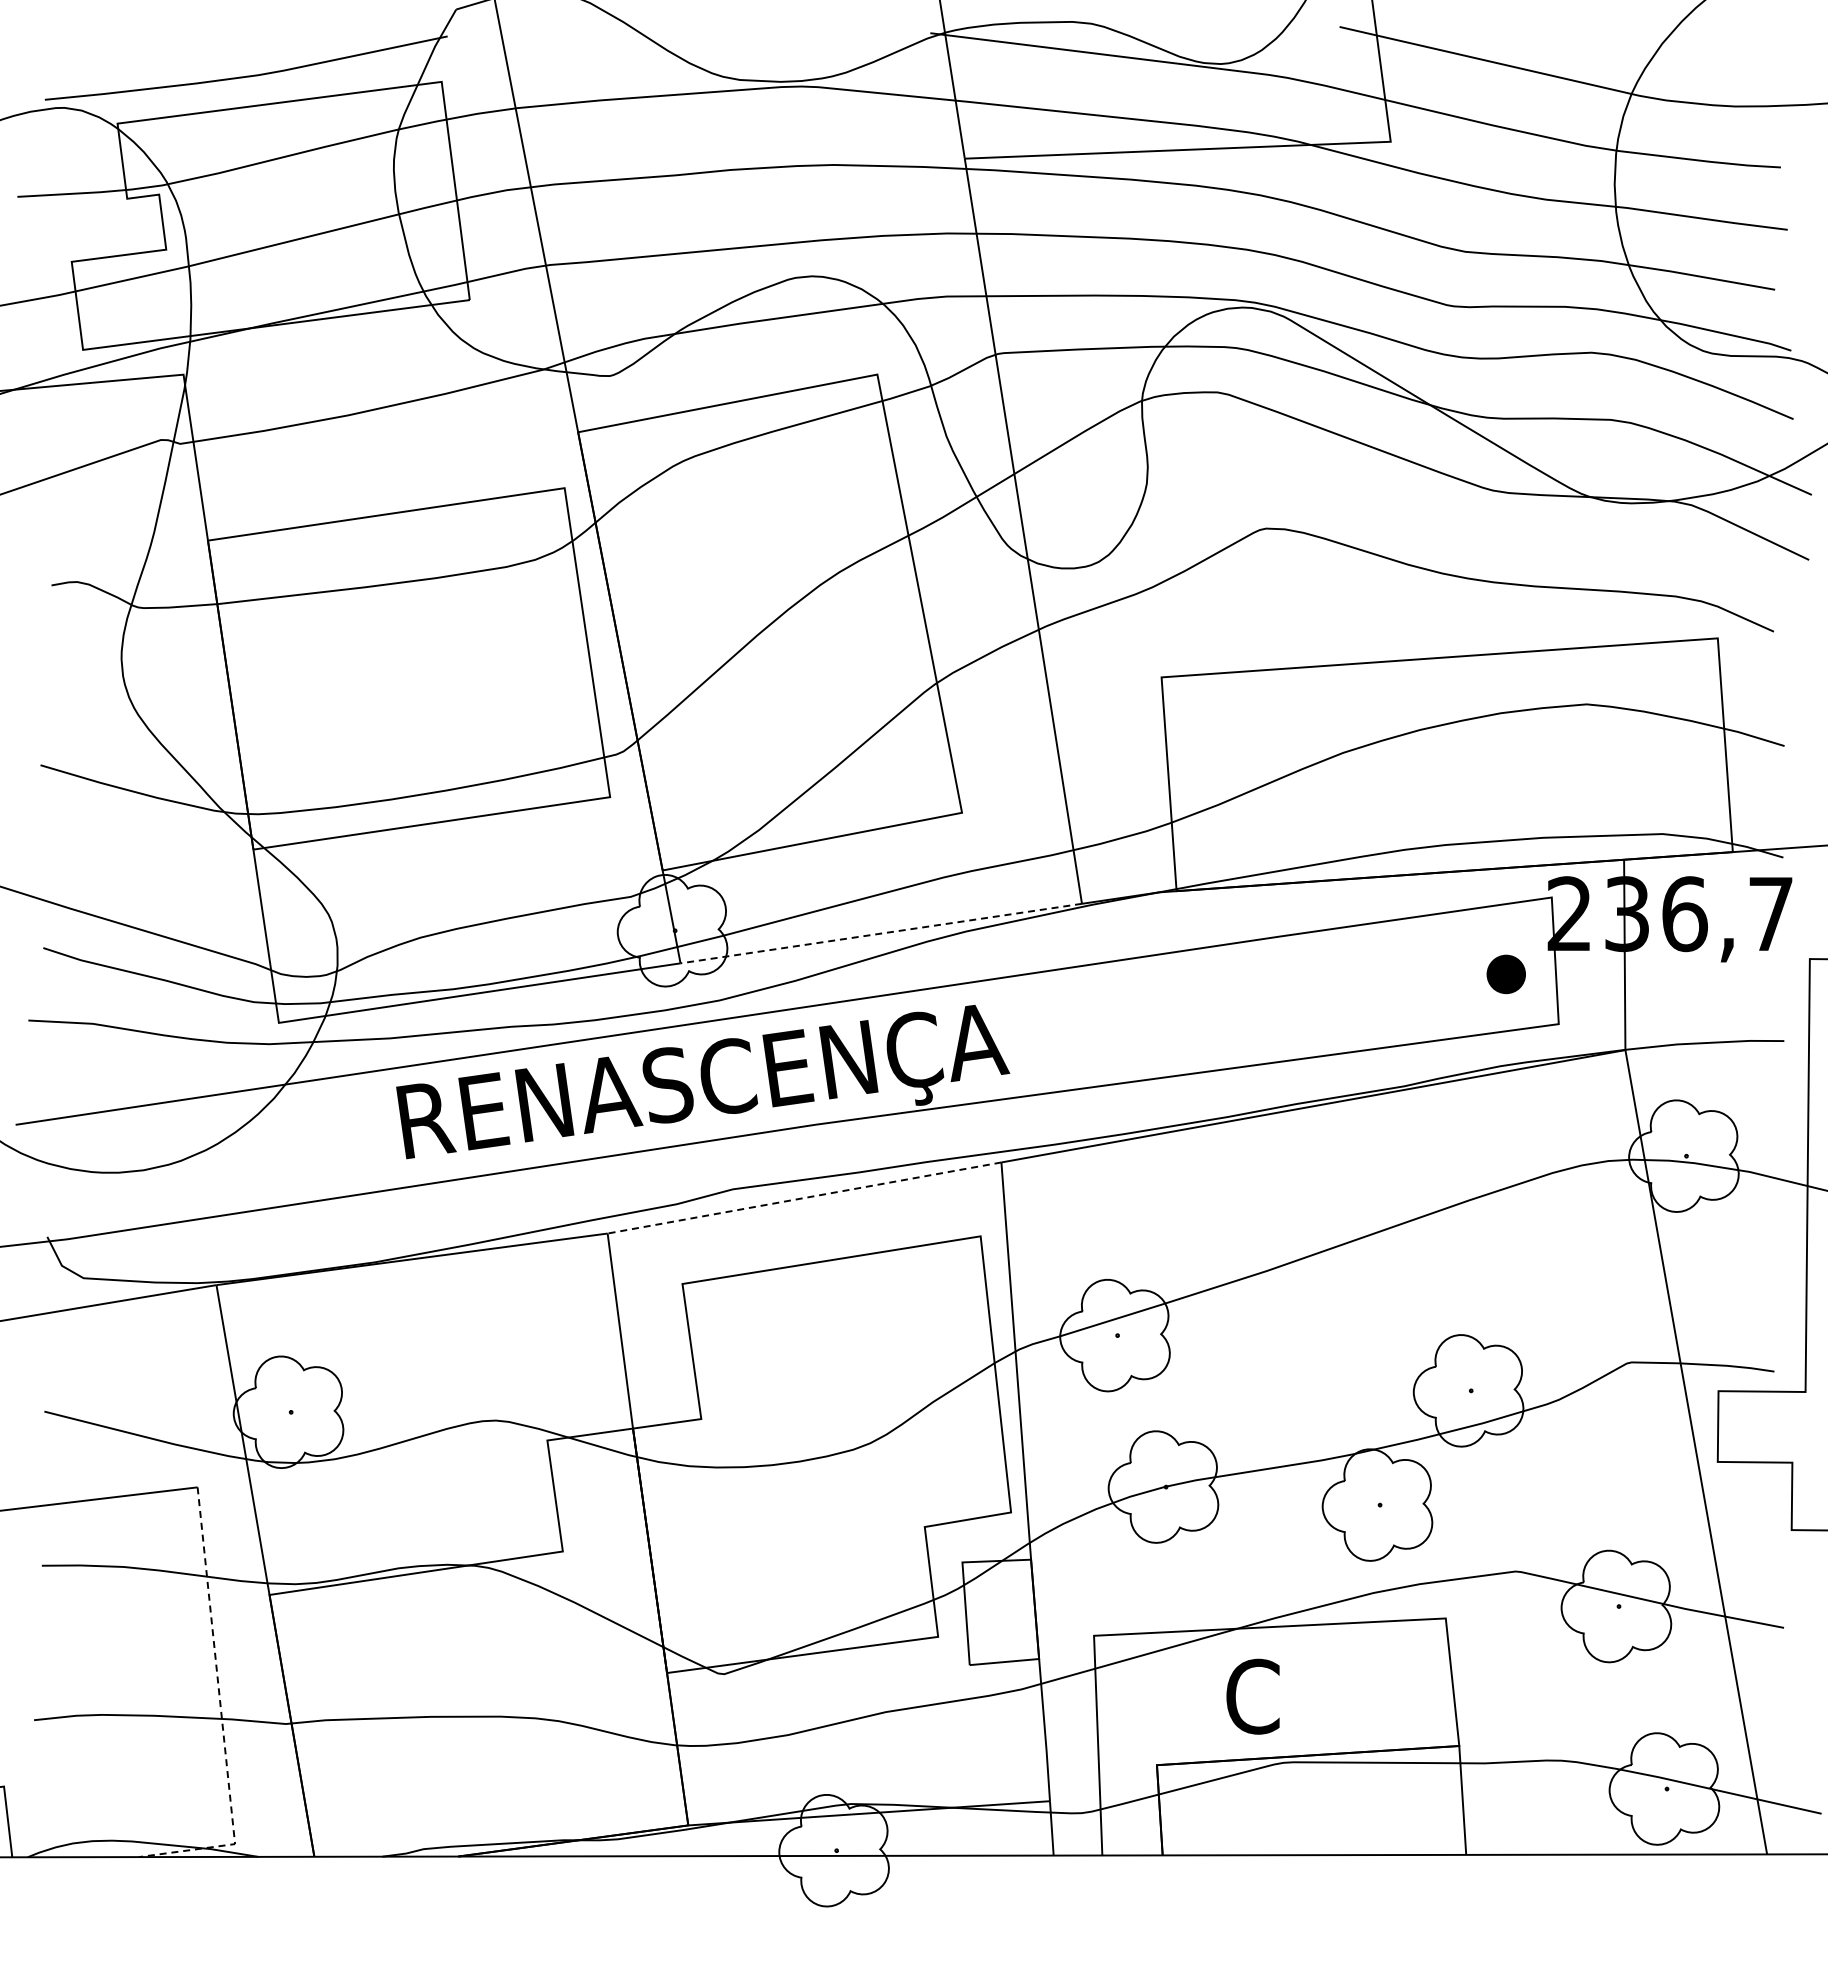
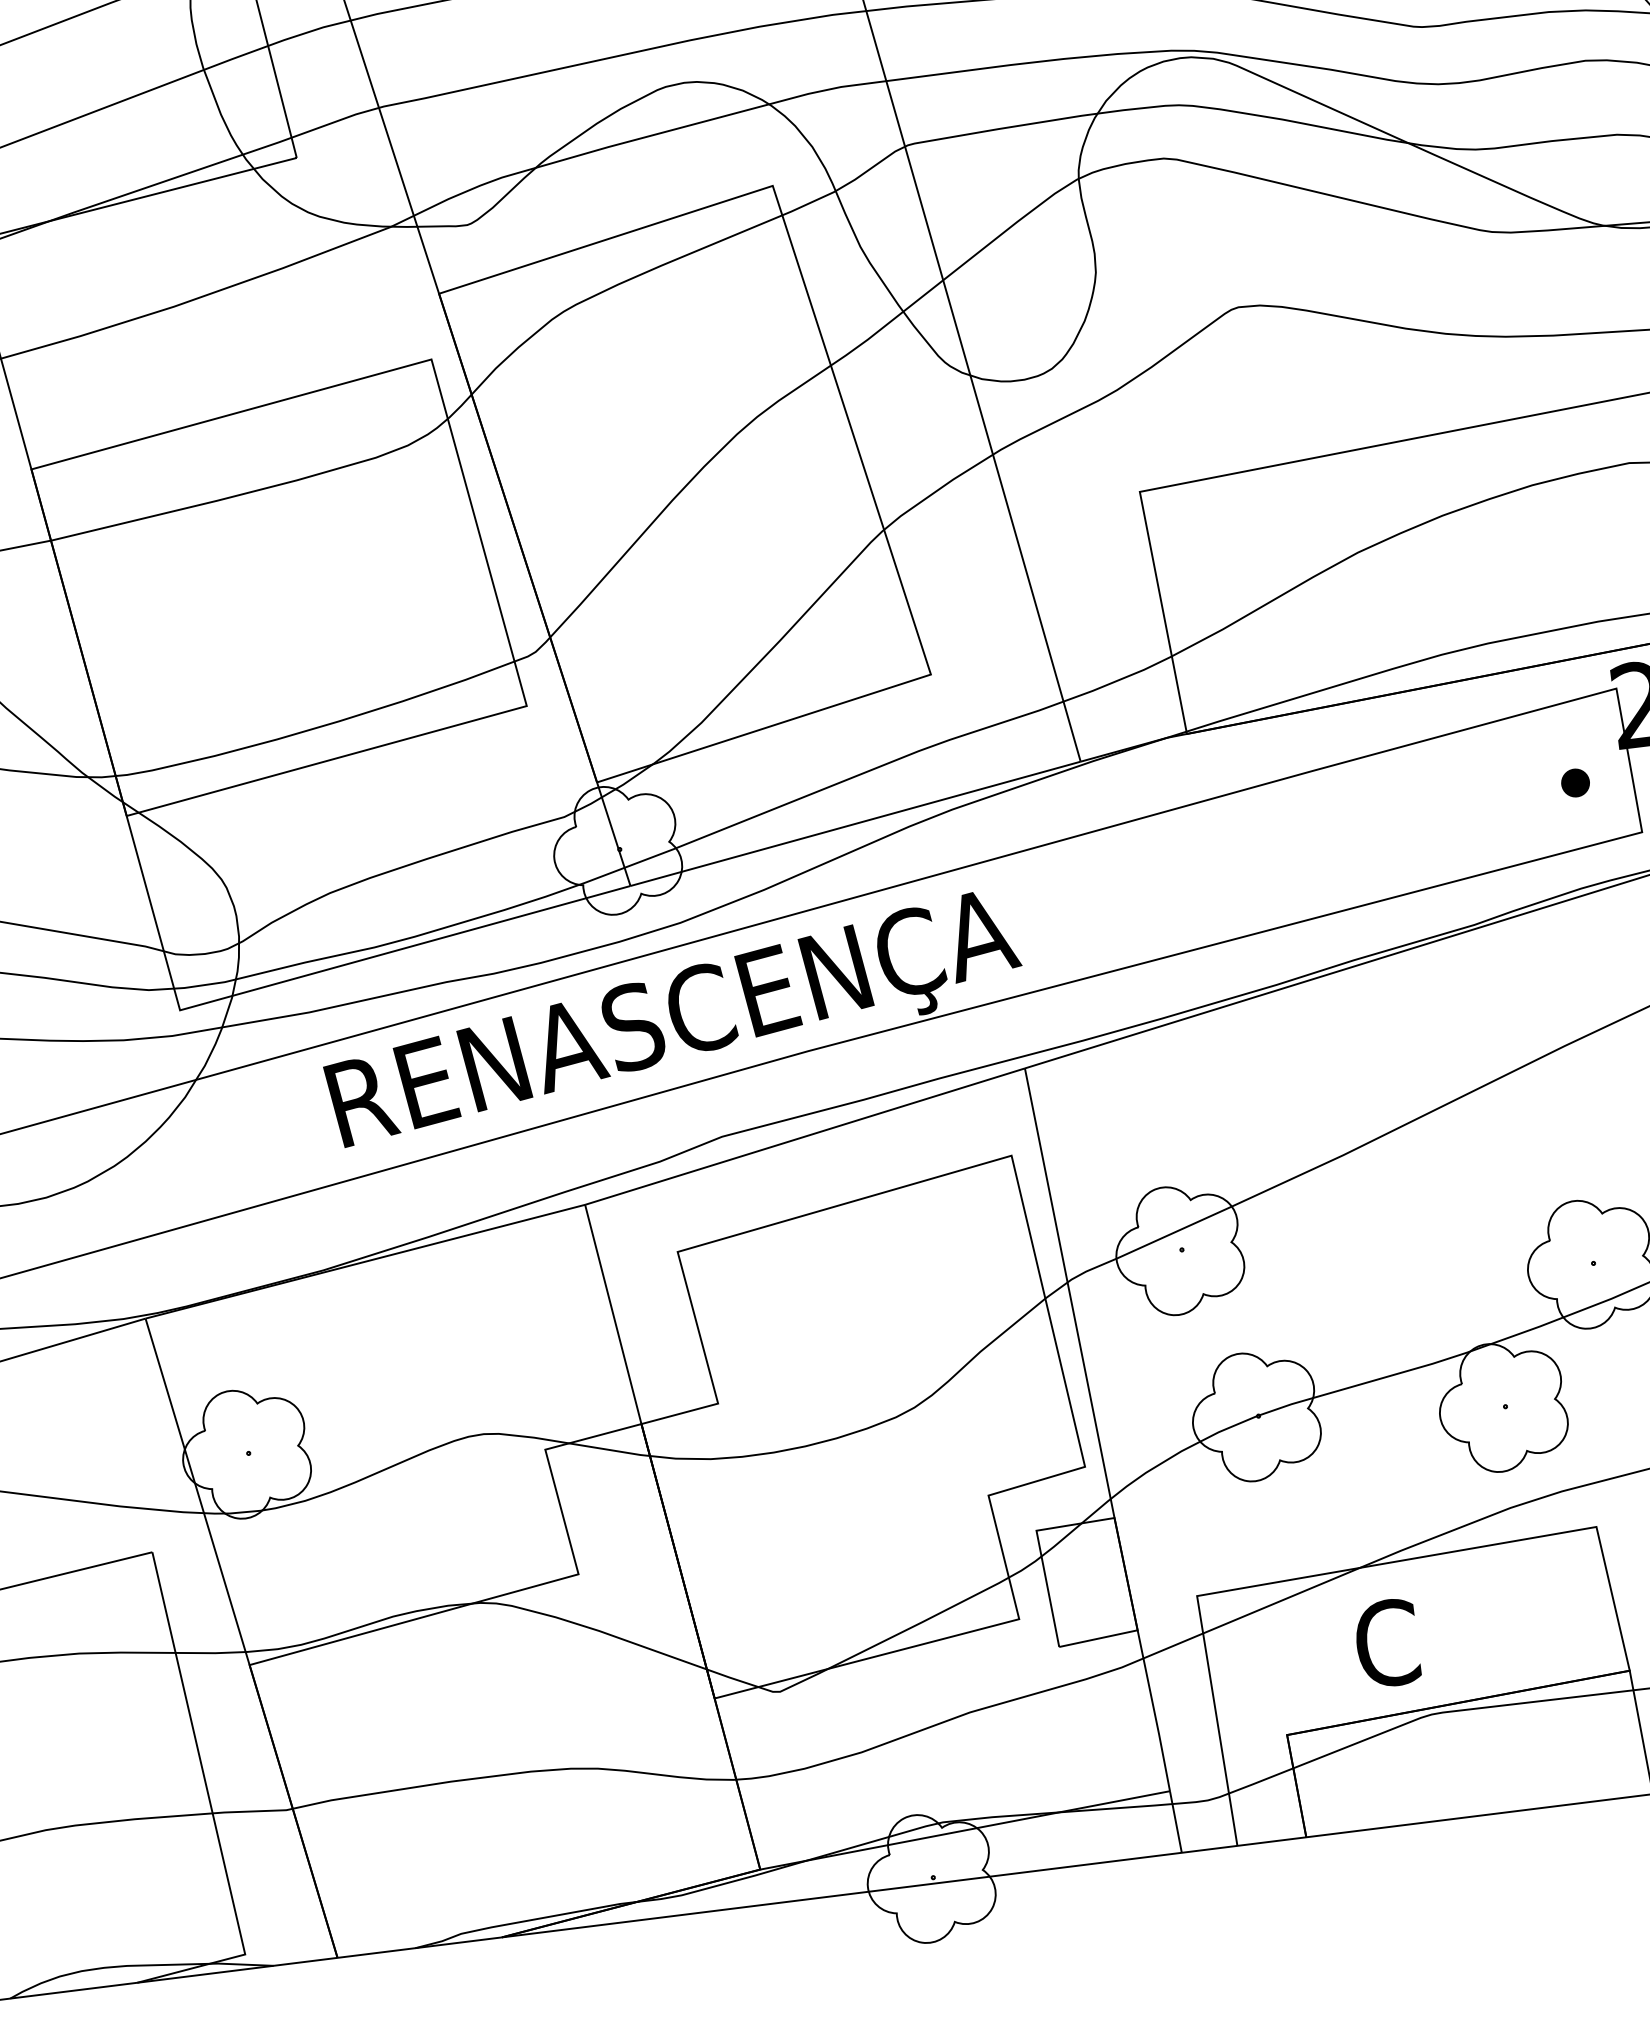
line: (881, 933) -> (855, 823), dashed -> solid
part: (1506, 974) -> (1575, 782), size x0.62
line: (804, 1198) -> (805, 1137), dashed -> solid
line: (221, 1714) -> (211, 1808), dashed -> solid

